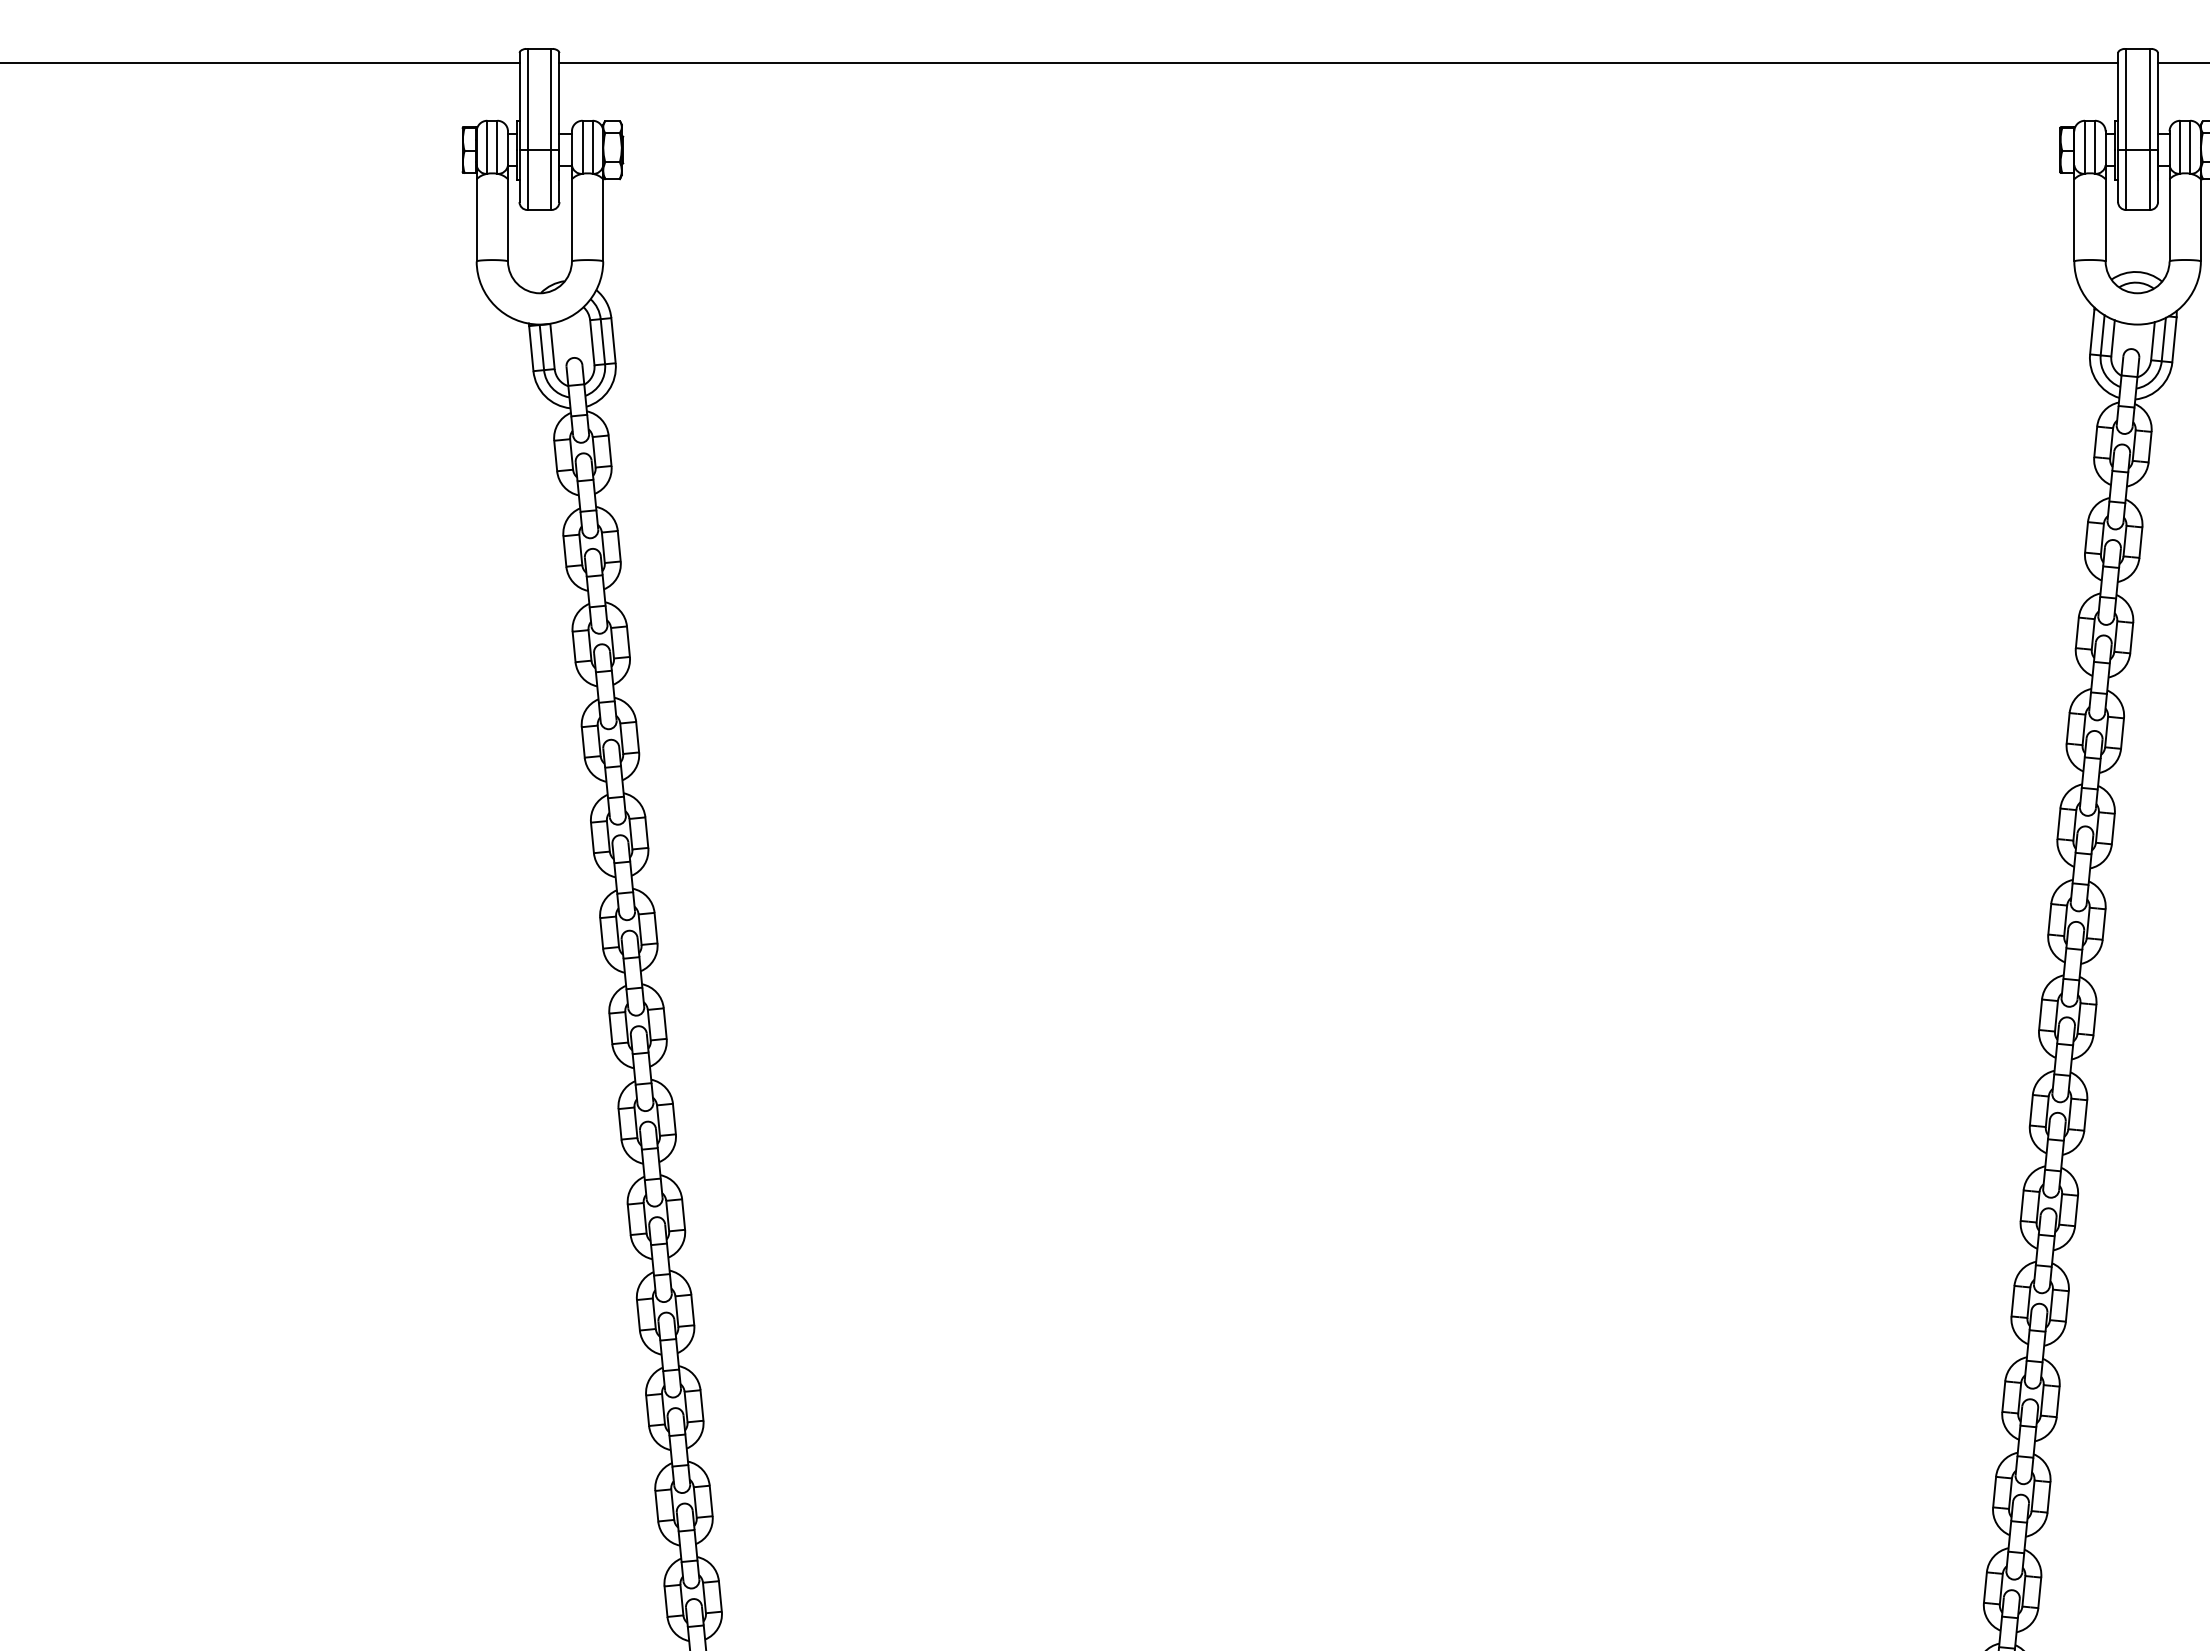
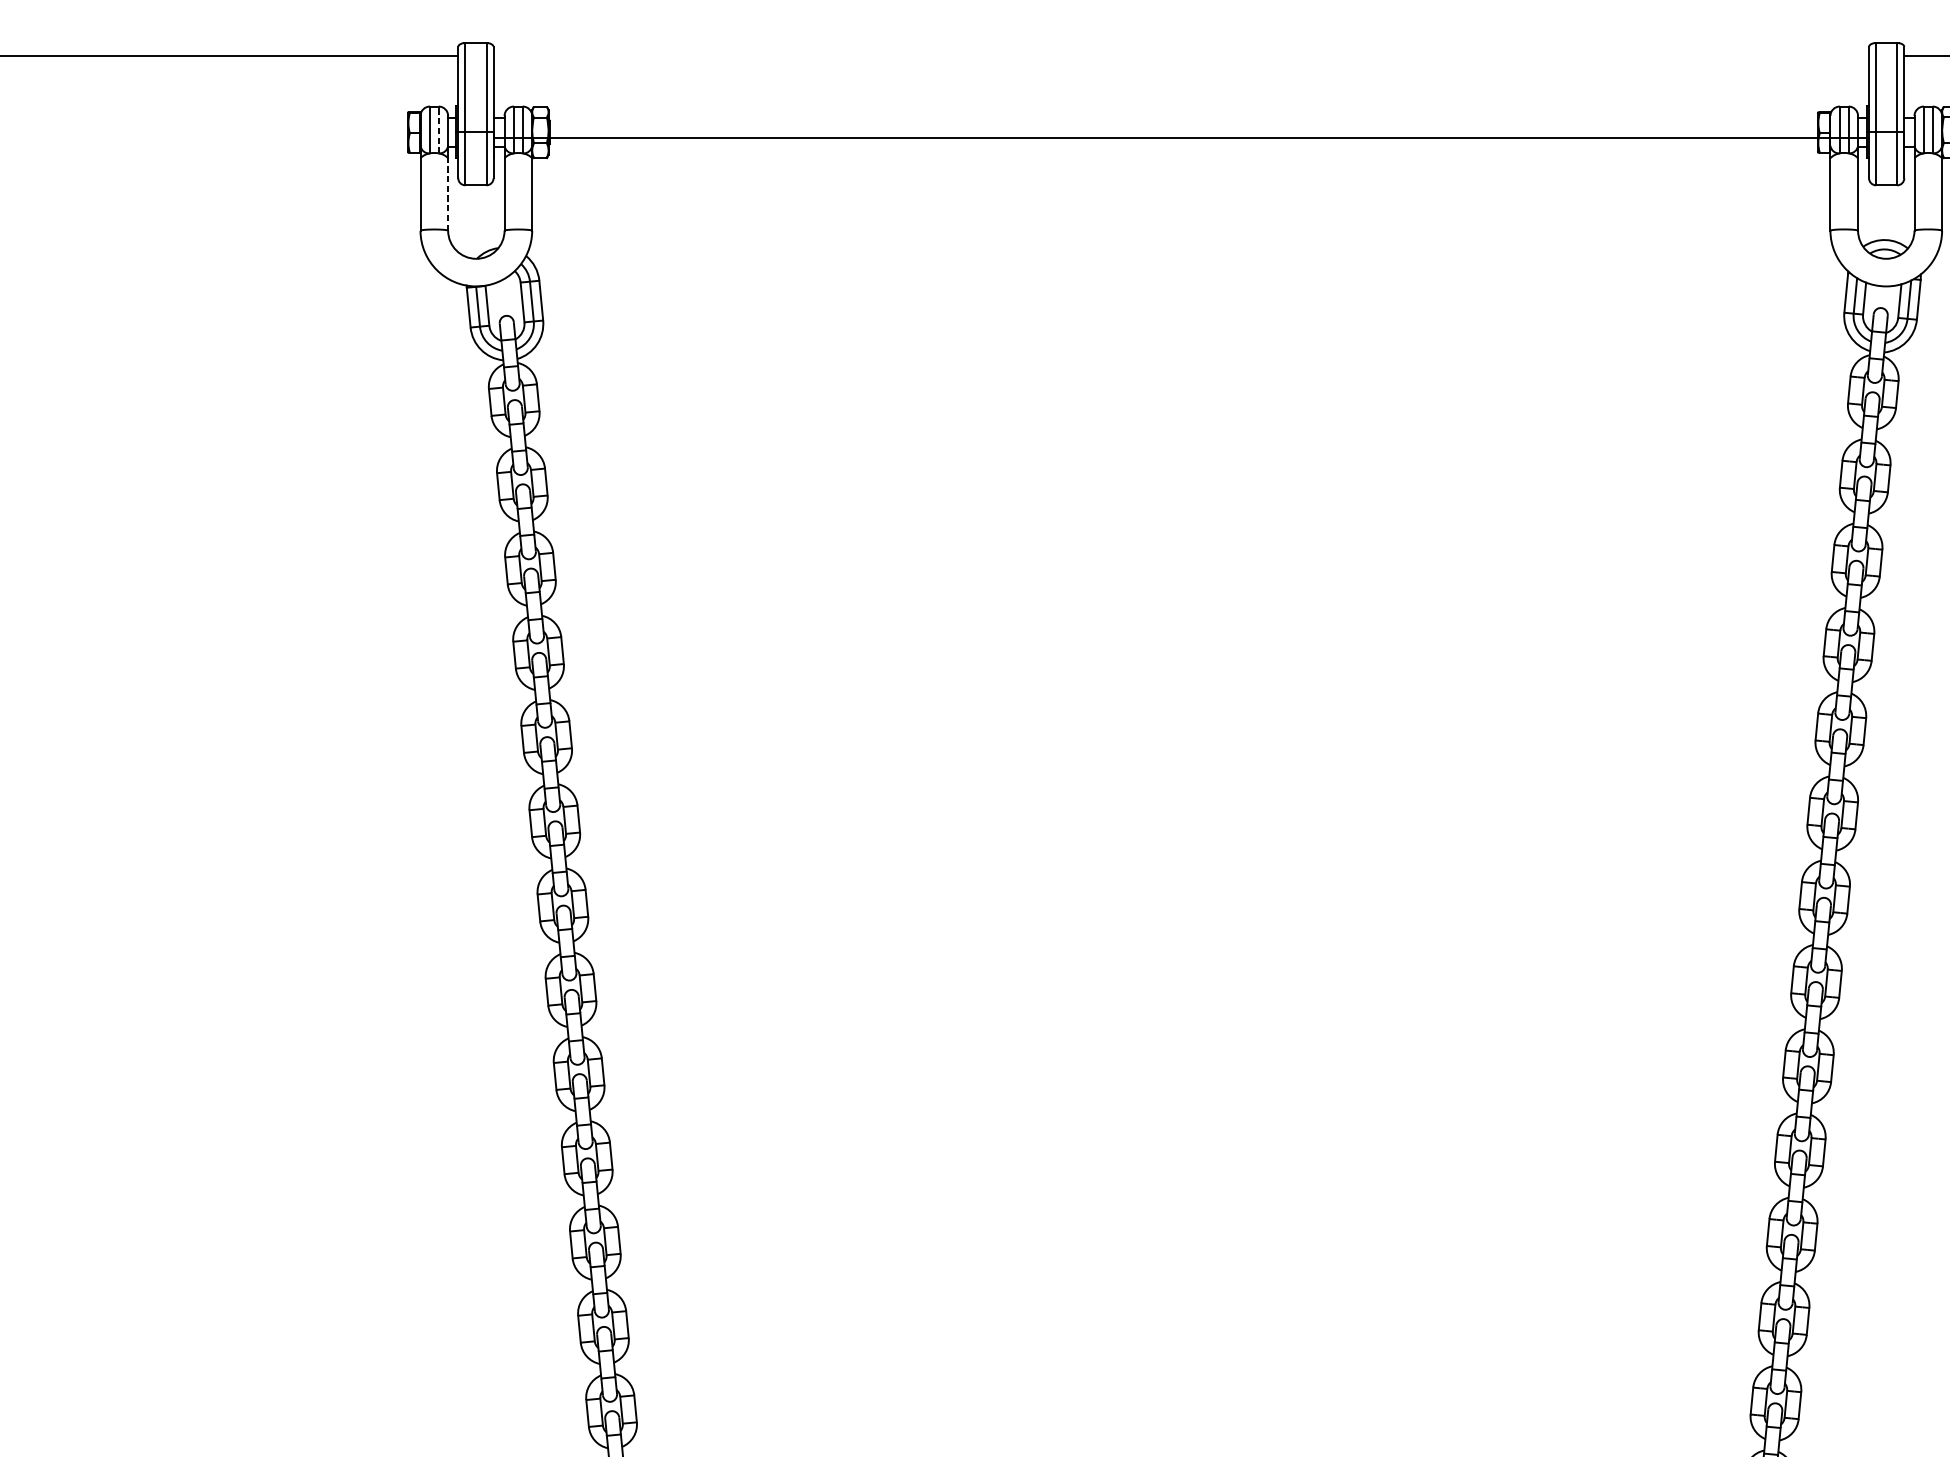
line: (1338, 63) -> (1181, 138), moved
line: (497, 147) -> (438, 130), solid -> dashed
line: (508, 219) -> (448, 193), solid -> dashed

